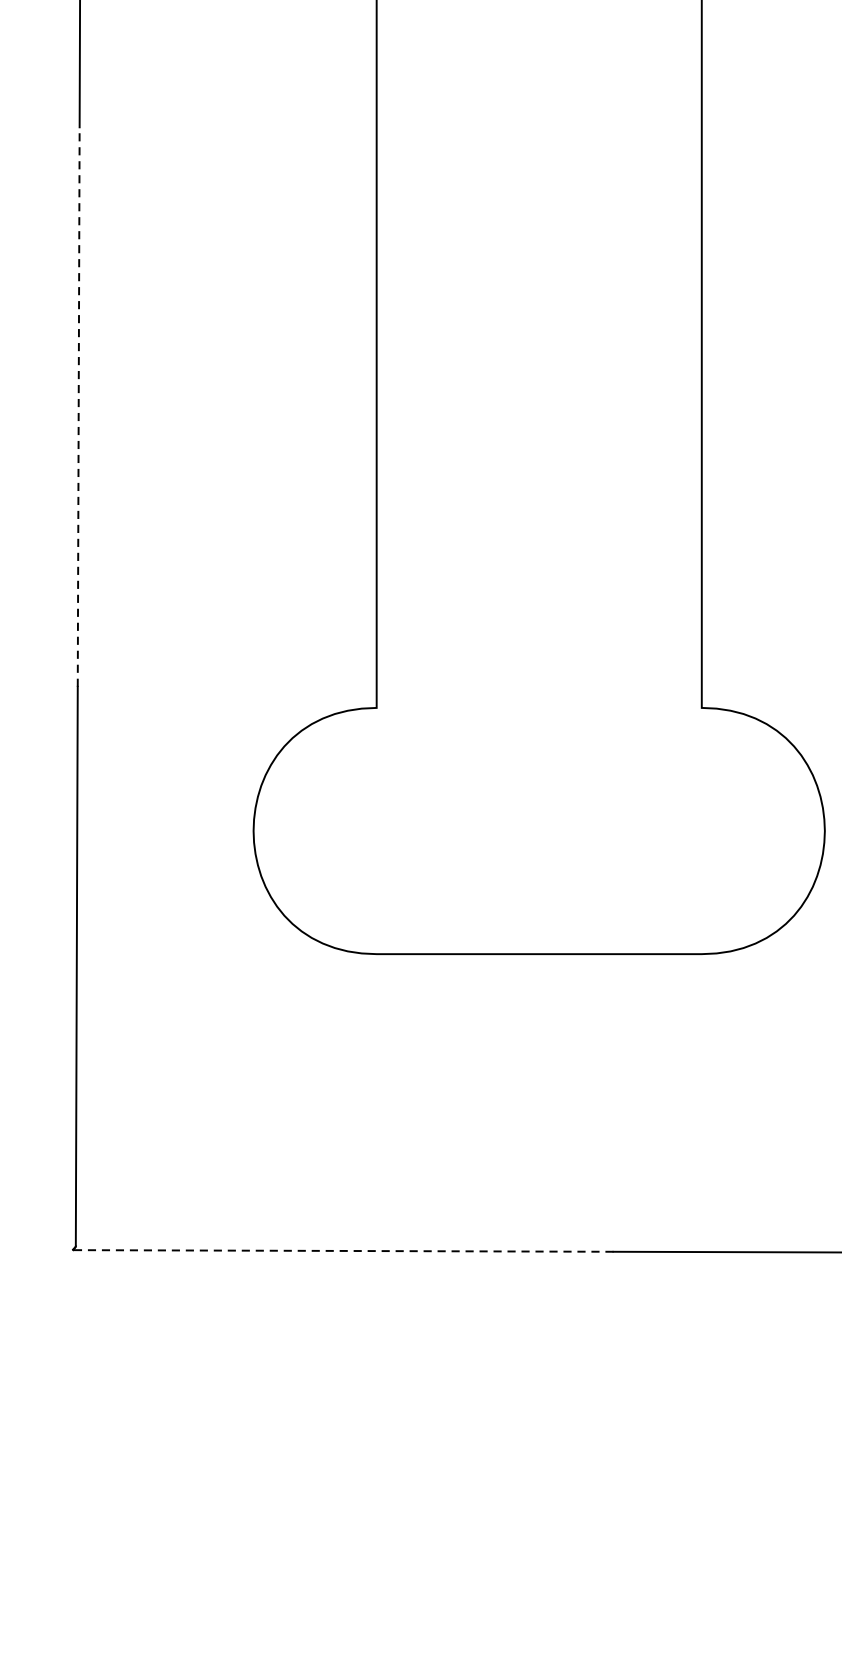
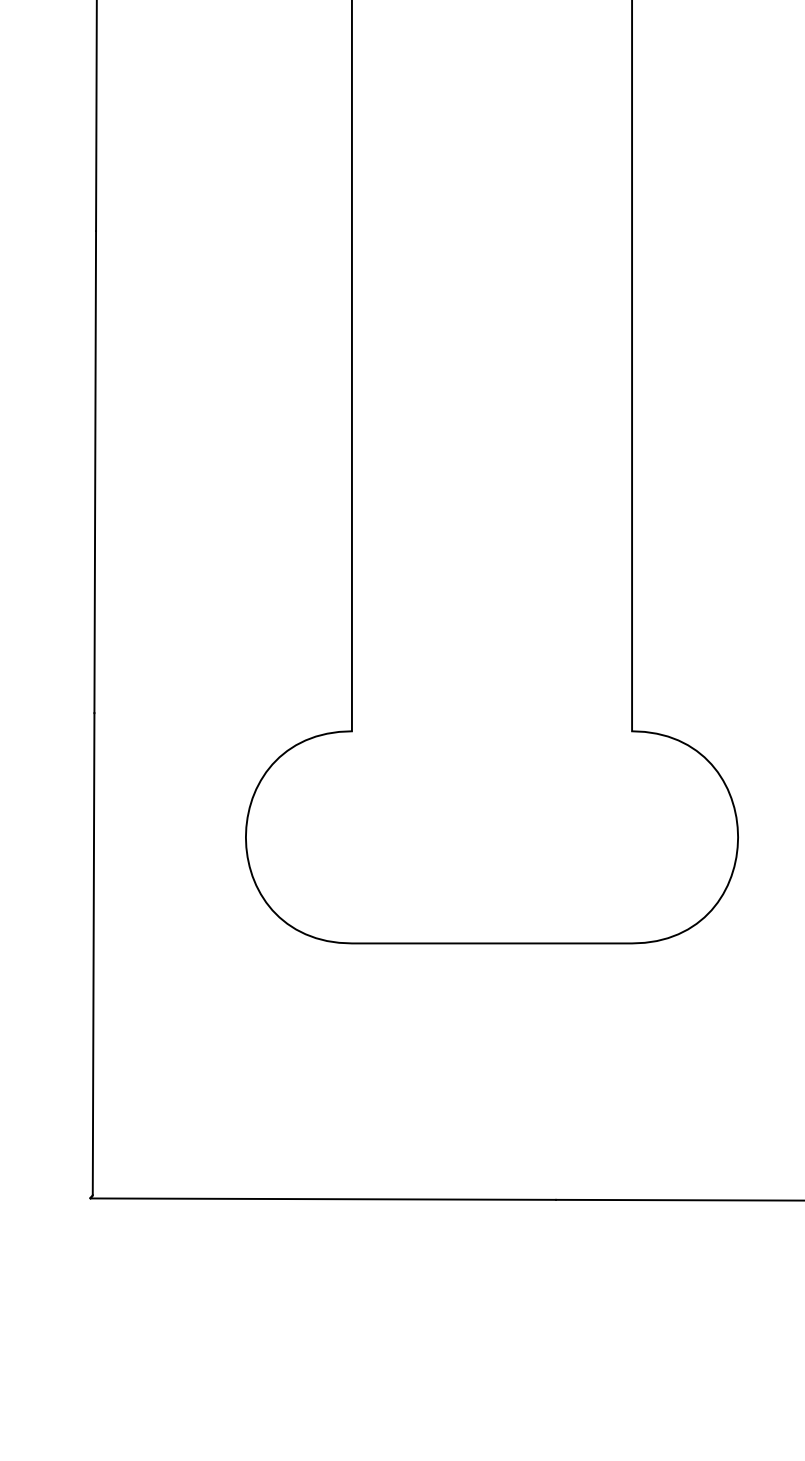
line: (78, 406) -> (95, 471), dashed -> solid
line: (343, 1251) -> (323, 1199), dashed -> solid

